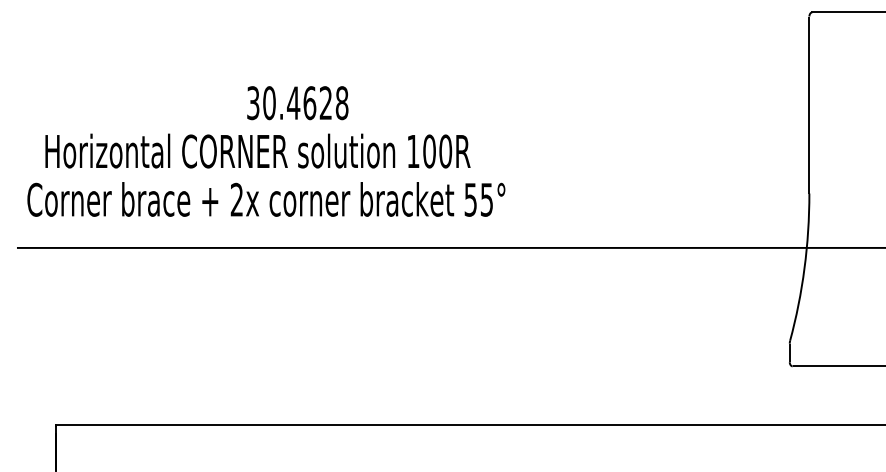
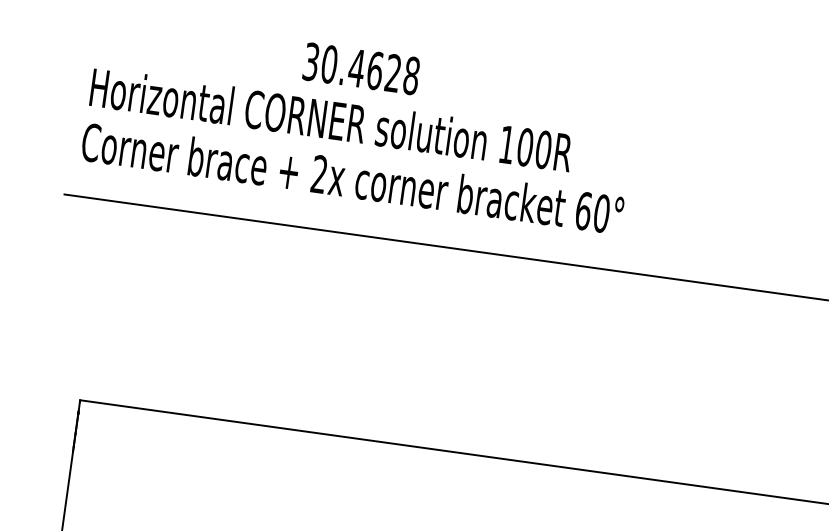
text: (297, 103) -> (361, 69), moved
text: (257, 150) -> (331, 119), moved
text: (478, 199) -> (592, 211), 55° -> 60°

